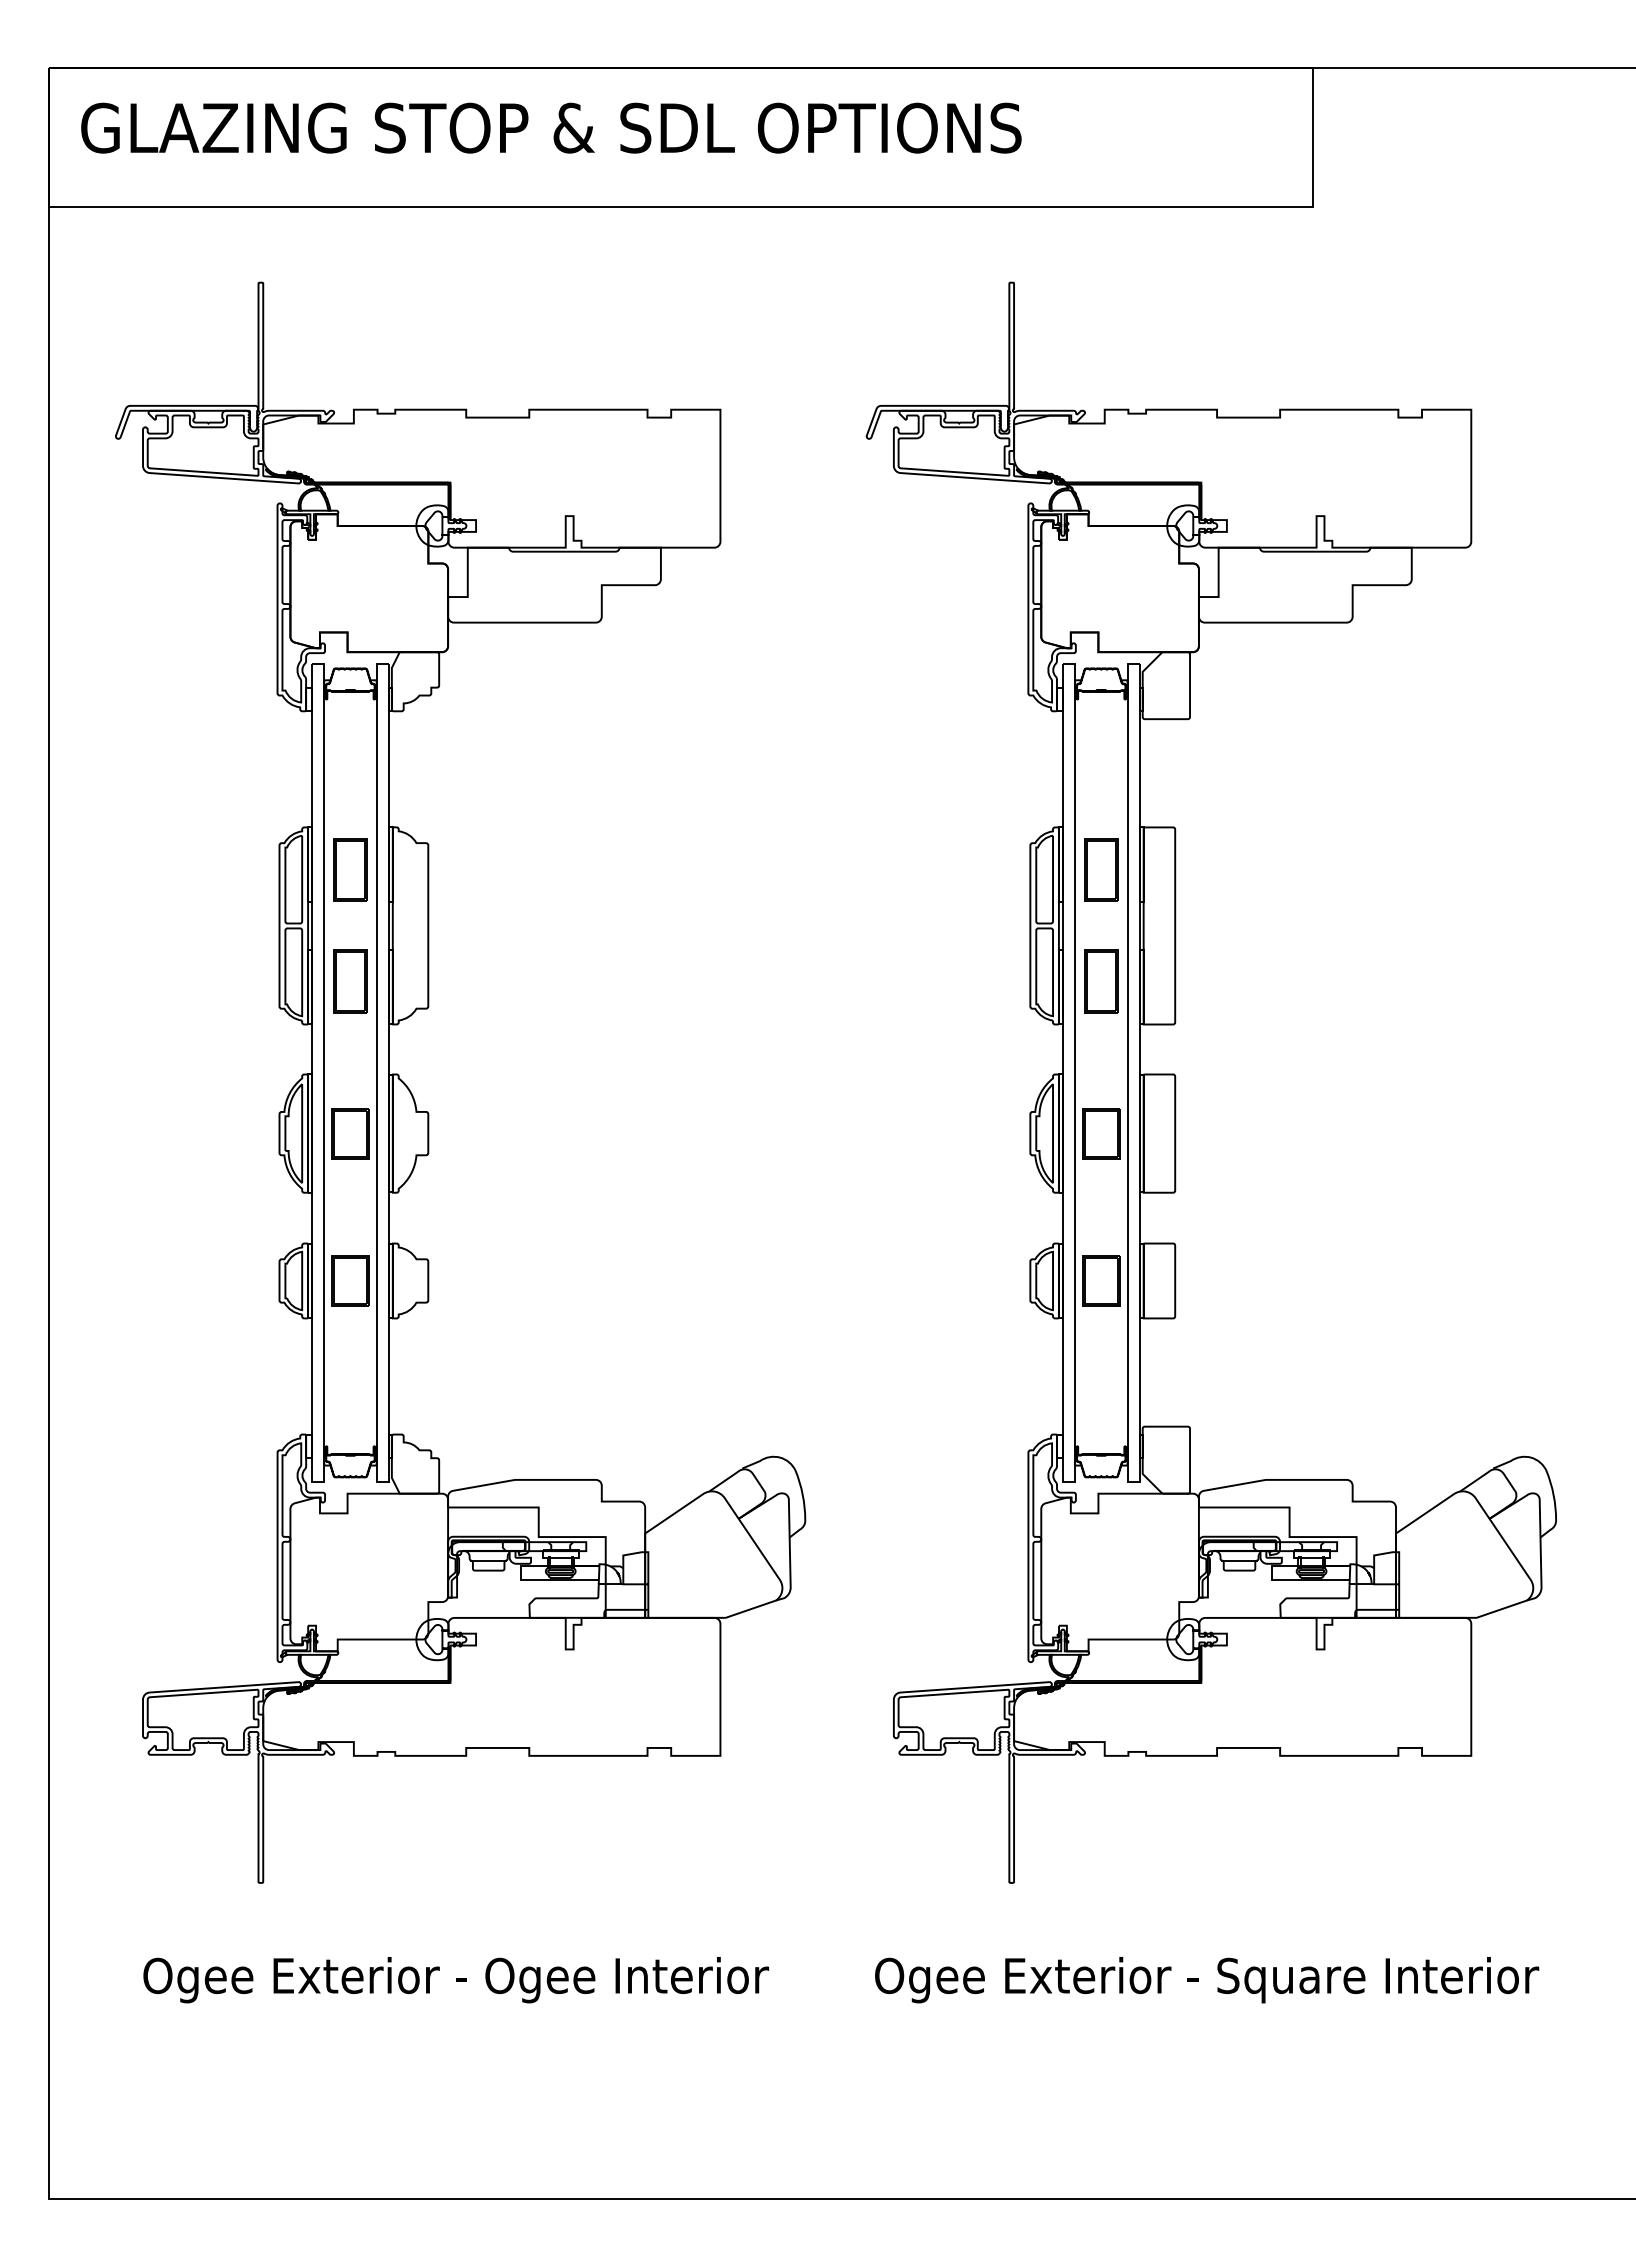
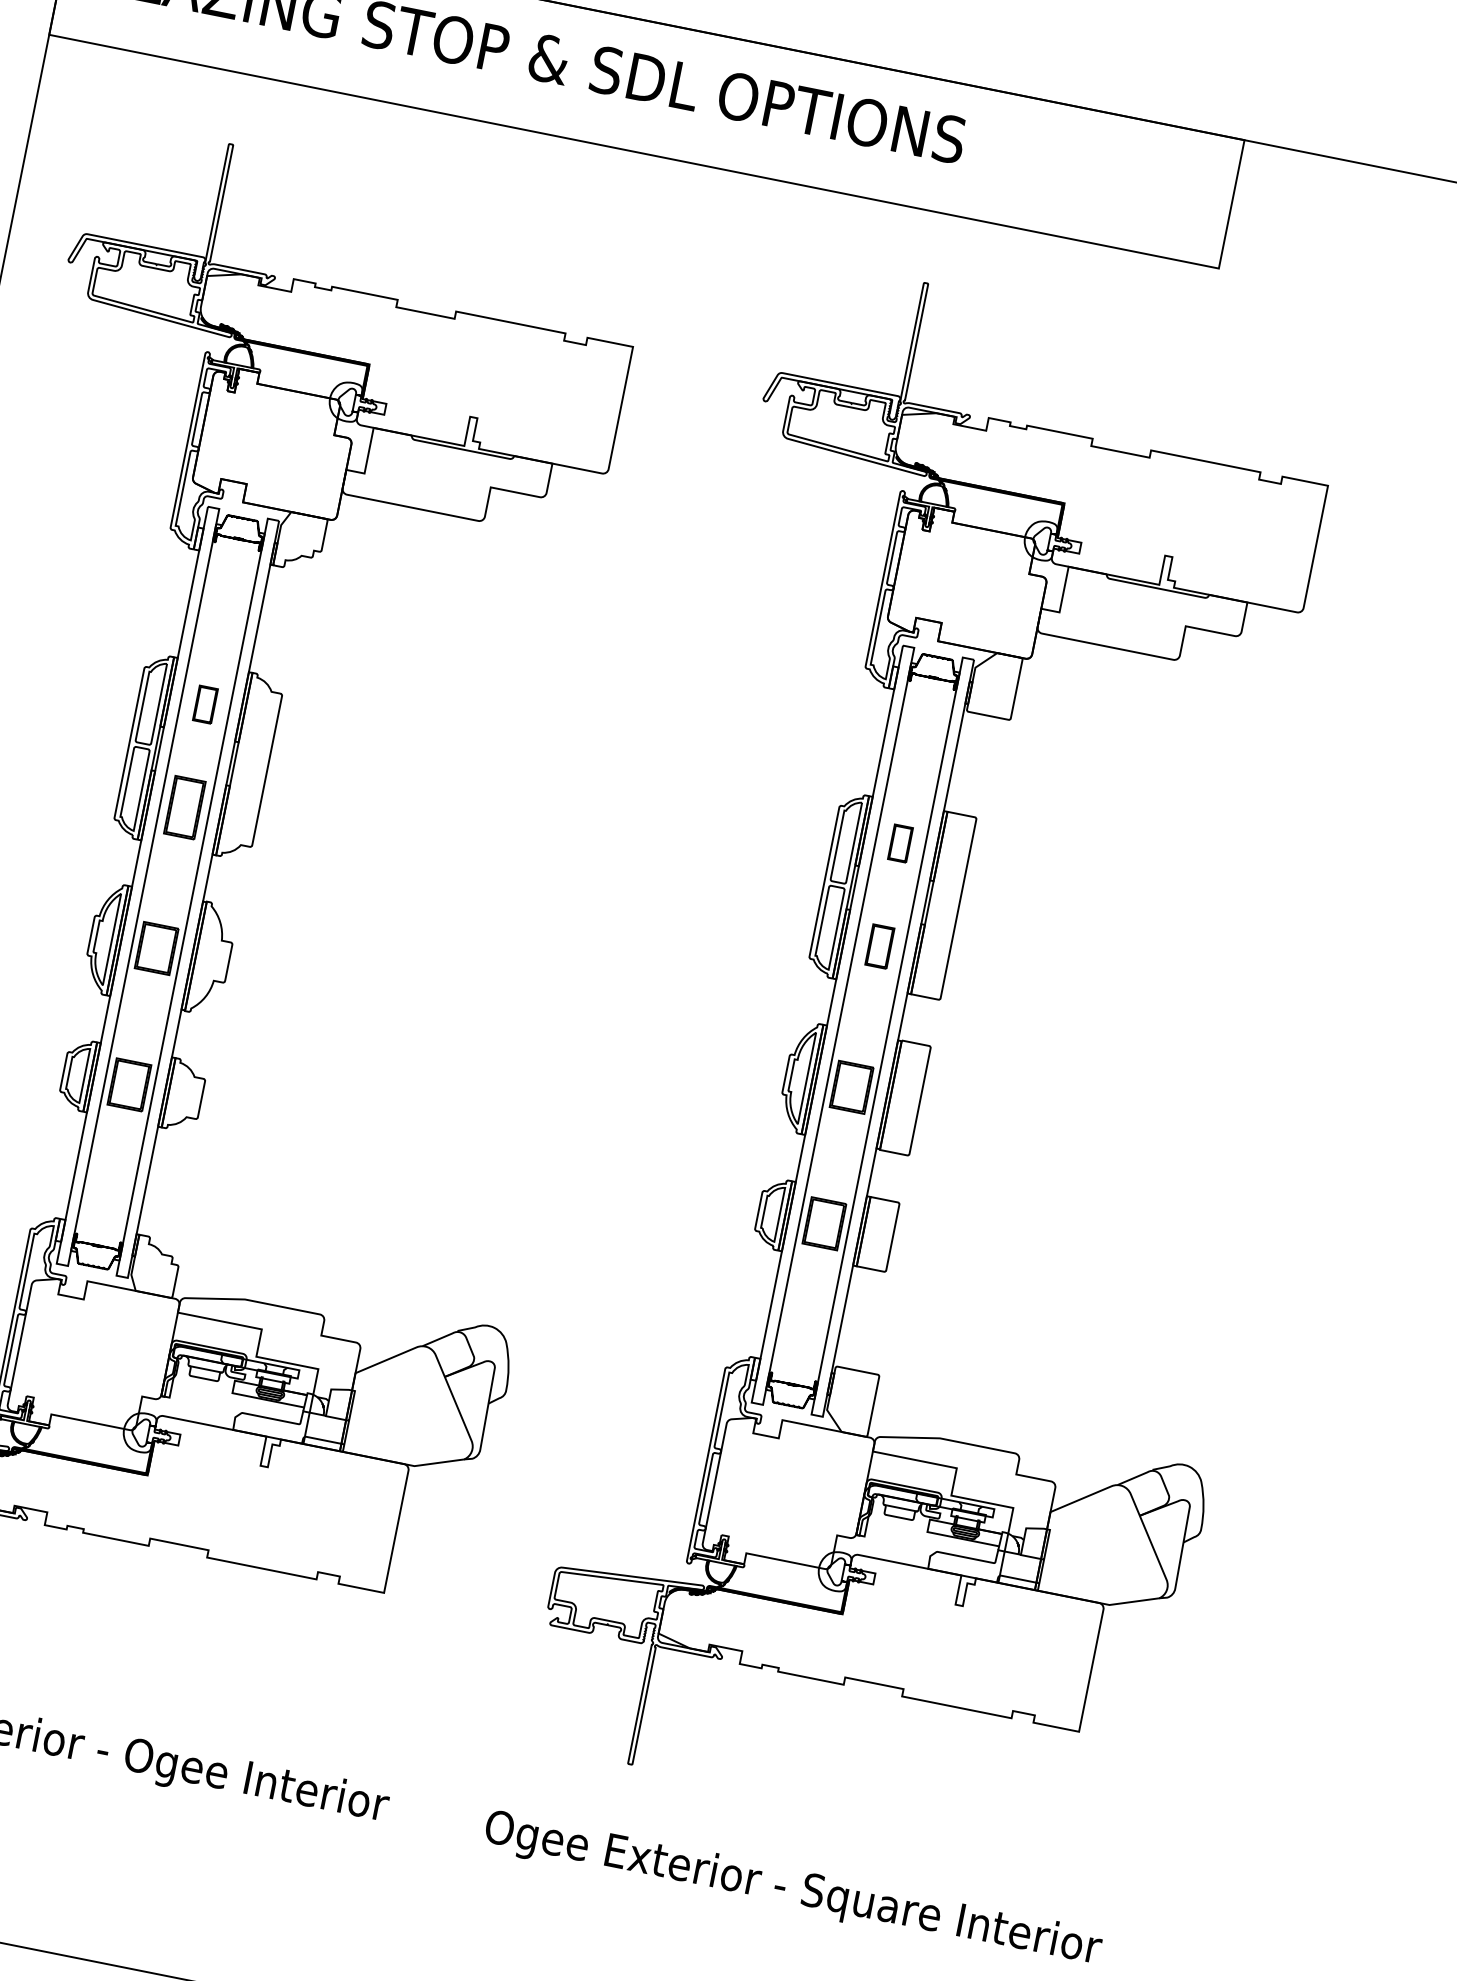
part: (350, 869) -> (205, 704), size x0.6
part: (1101, 869) -> (900, 842), size x0.6
part: (1101, 981) -> (880, 946), size x0.7

